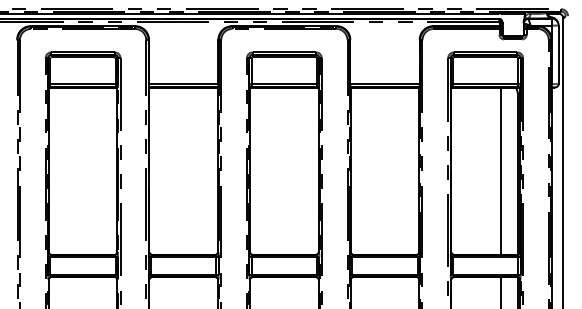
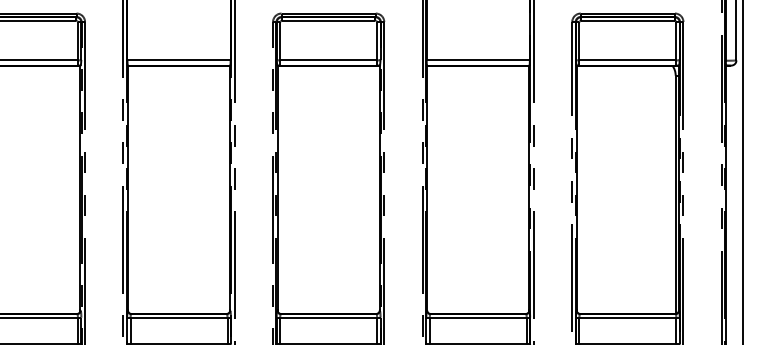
line: (501, 170) -> (651, 189), removed

